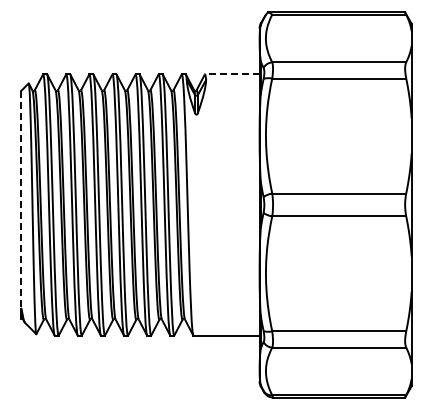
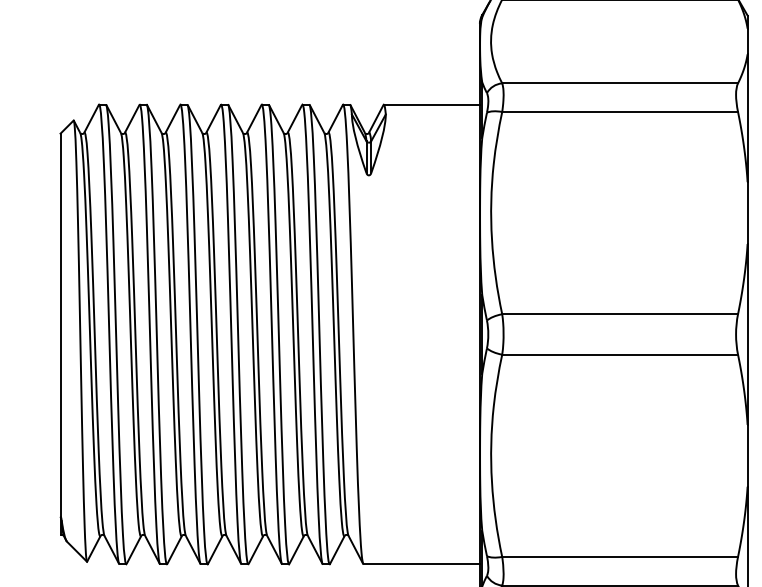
line: (231, 74) -> (430, 104), dashed -> solid
line: (21, 200) -> (60, 326), dashed -> solid

